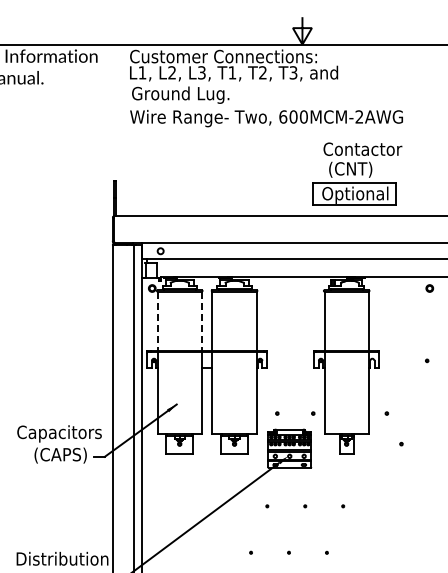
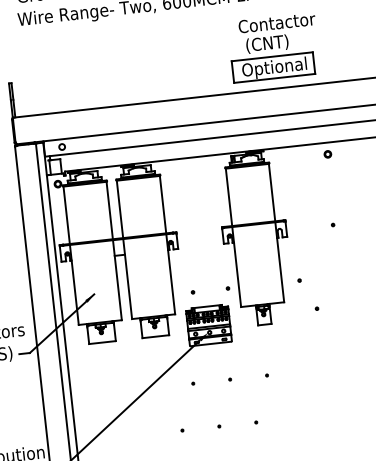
part: (357, 173) -> (274, 47), moved
line: (157, 321) -> (66, 215), dashed -> solid
line: (201, 321) -> (109, 210), dashed -> solid

